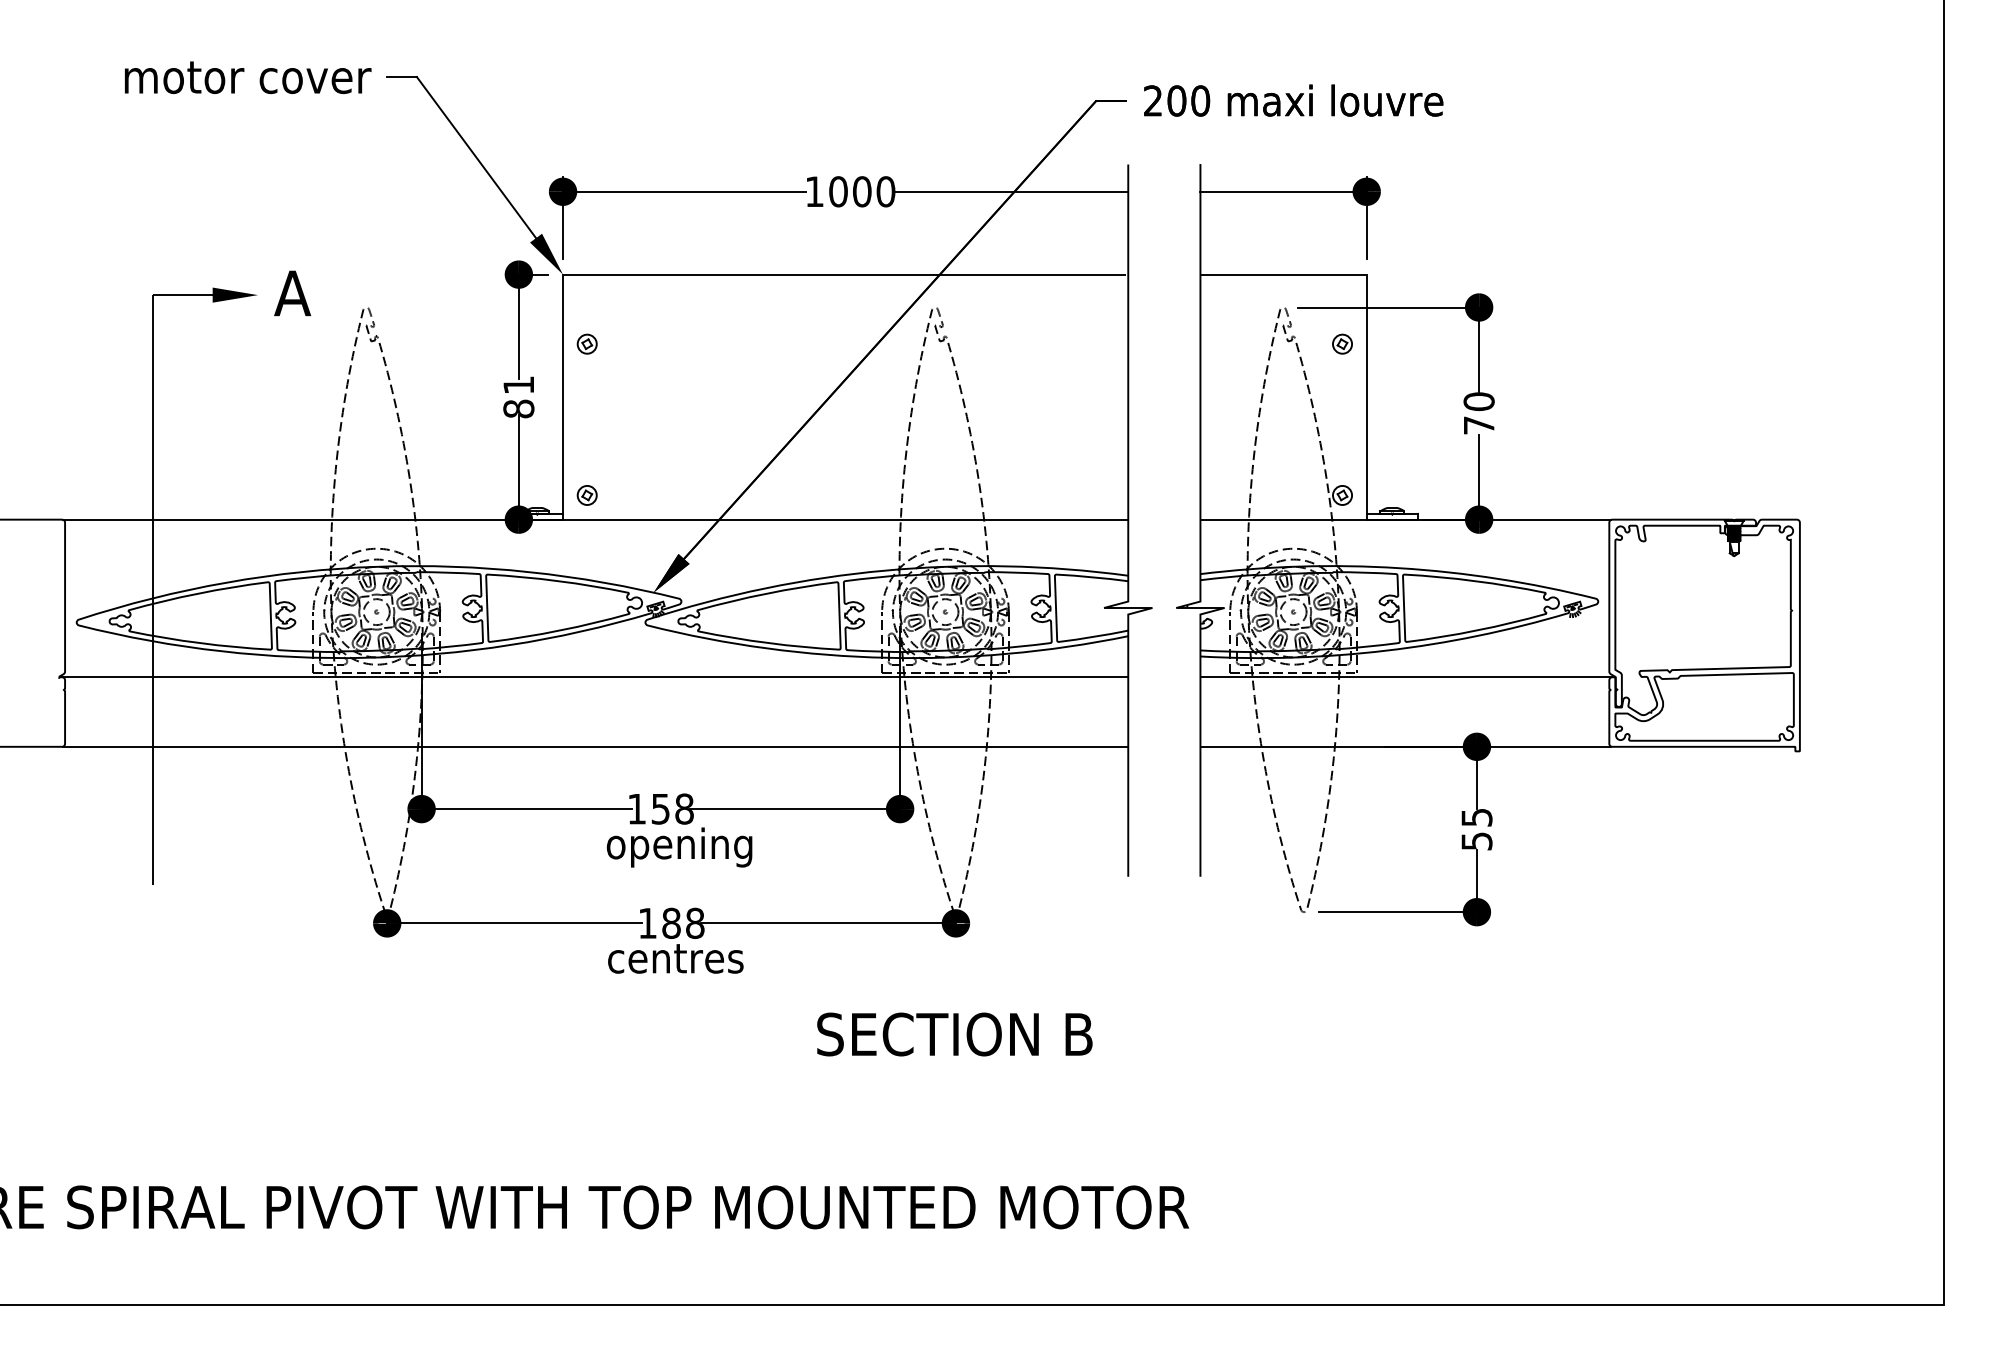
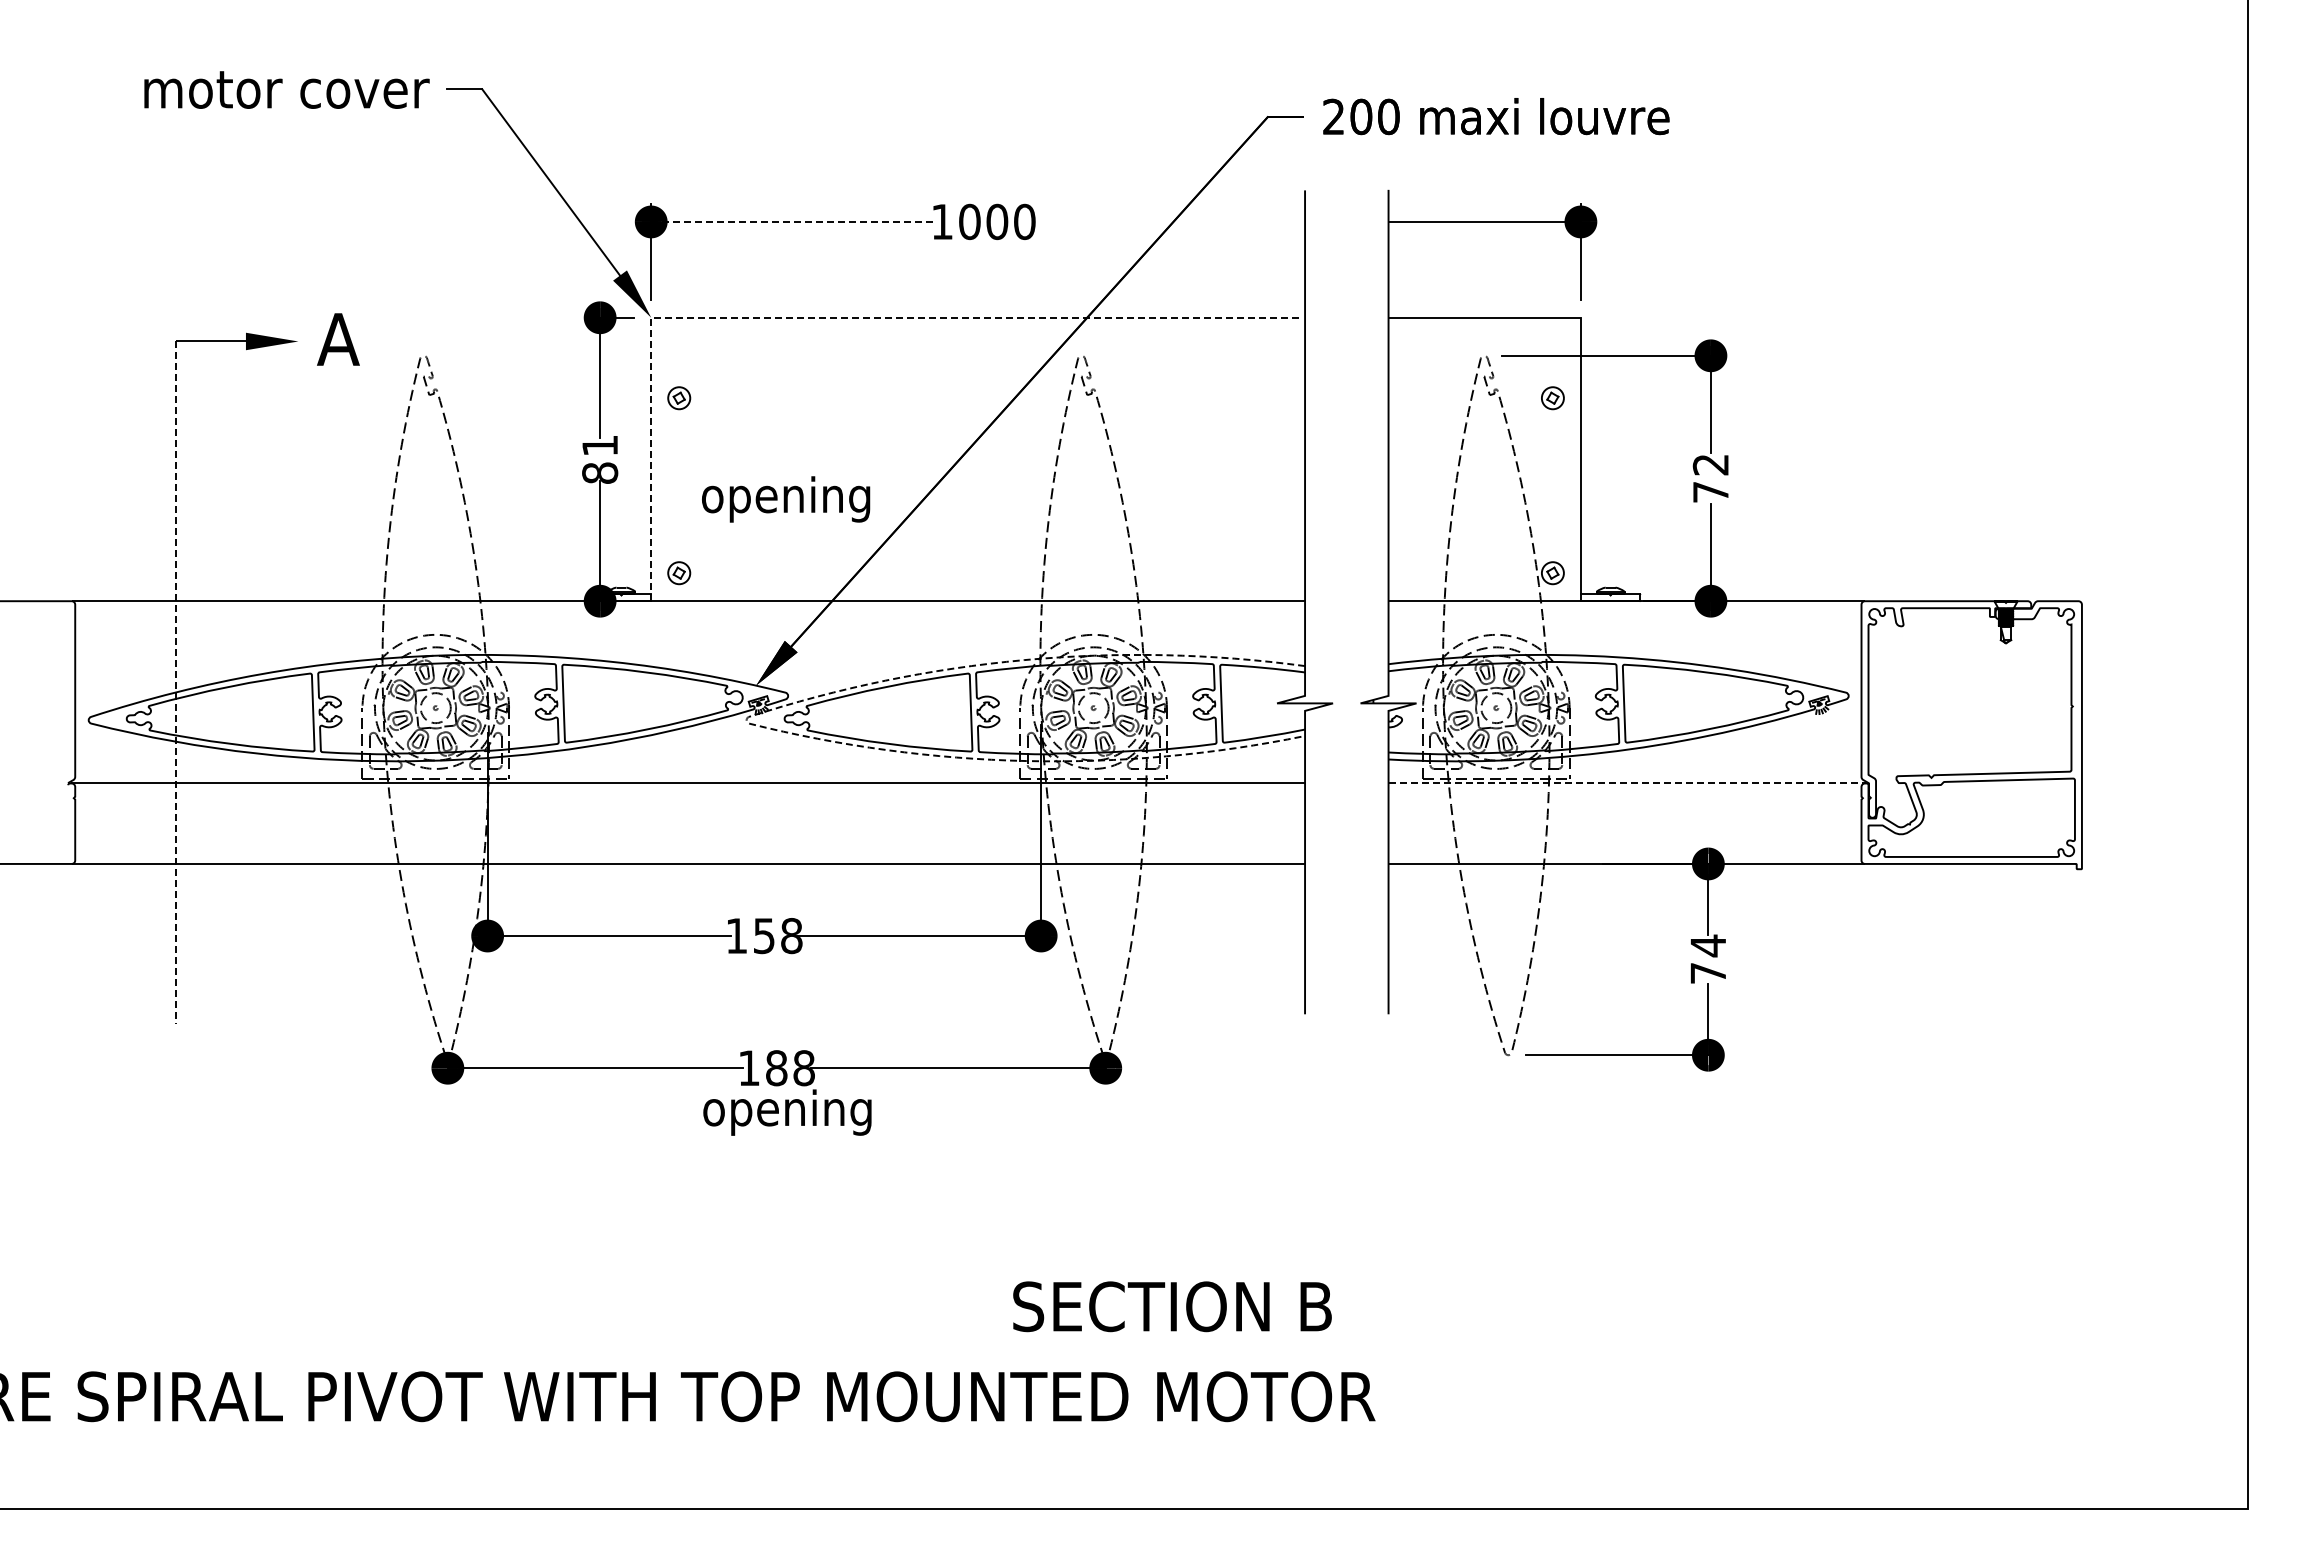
line: (684, 191) -> (791, 221), solid -> dashed
line: (1011, 191) -> (1169, 221), removed
line: (721, 274) -> (834, 317), solid -> dashed
text: (1478, 401) -> (1710, 464), 70 -> 72
line: (152, 590) -> (176, 683), solid -> dashed
line: (645, 621) -> (746, 719), solid -> dashed
line: (1407, 677) -> (1627, 783), solid -> dashed
text: (1477, 828) -> (1708, 958), 55 -> 74
text: (679, 847) -> (786, 499), moved
text: (680, 961) -> (787, 1112), centres -> opening
text: (954, 1034) -> (1172, 1306), moved

